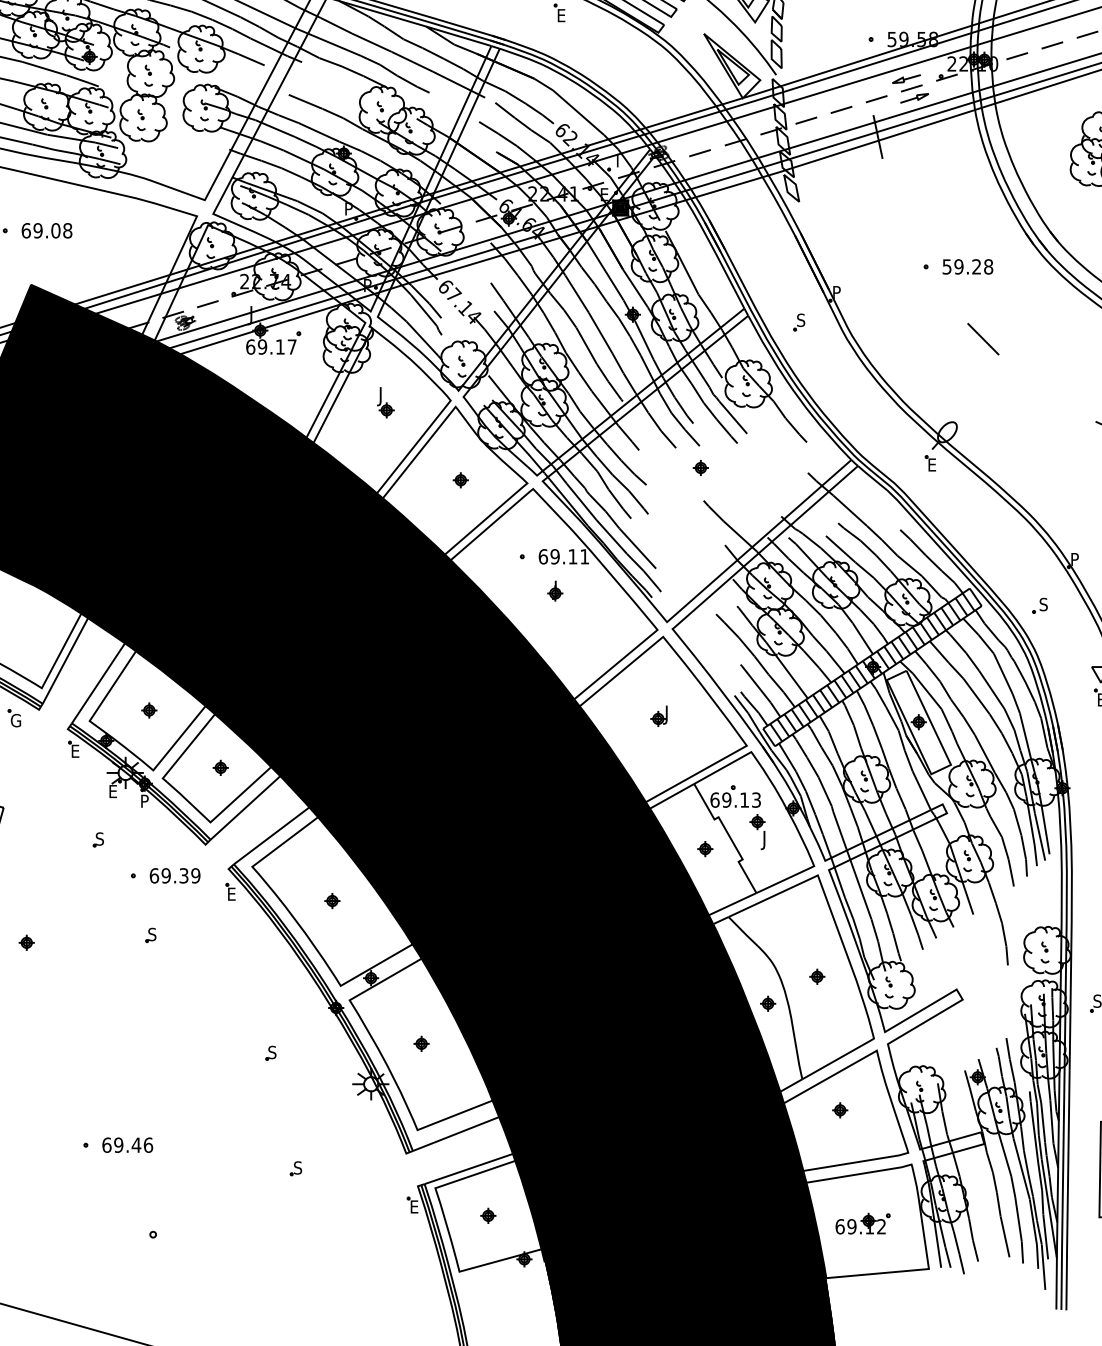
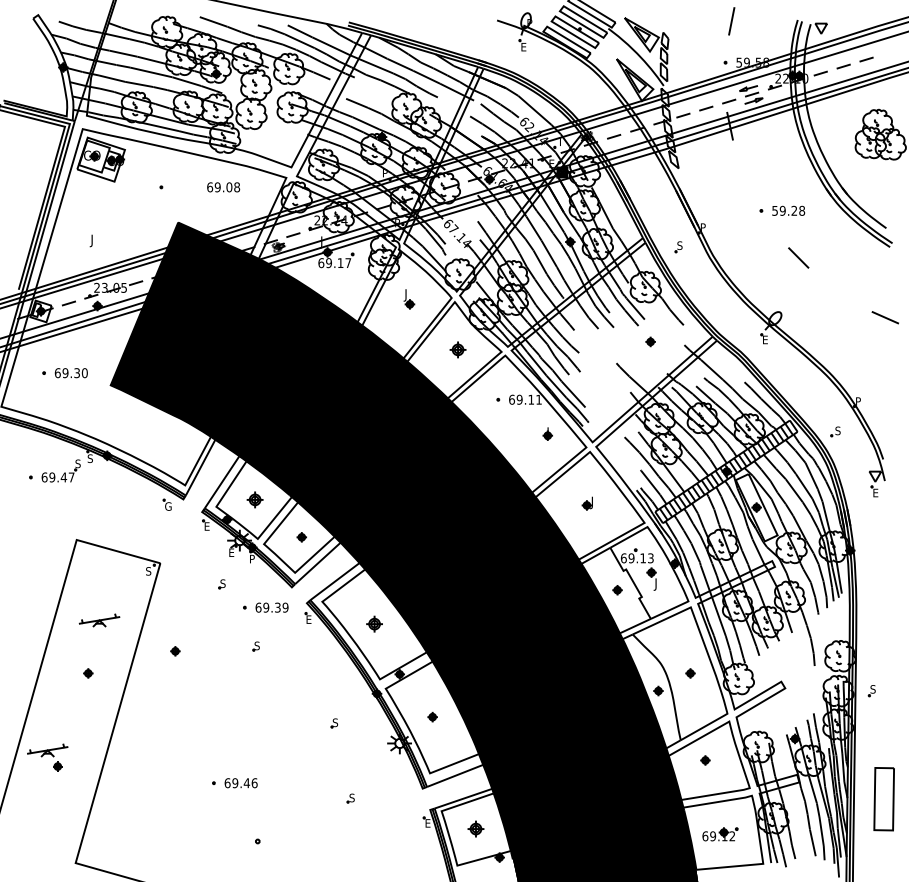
text: (46, 231) -> (223, 187), moved
part: (700, 467) -> (650, 341), moved
part: (461, 479) -> (458, 349), size x1.6
part: (554, 590) -> (547, 433), moved
part: (149, 709) -> (255, 499), size x1.6
part: (332, 900) -> (374, 623), size x1.6
part: (488, 1216) -> (476, 829), size x1.6

